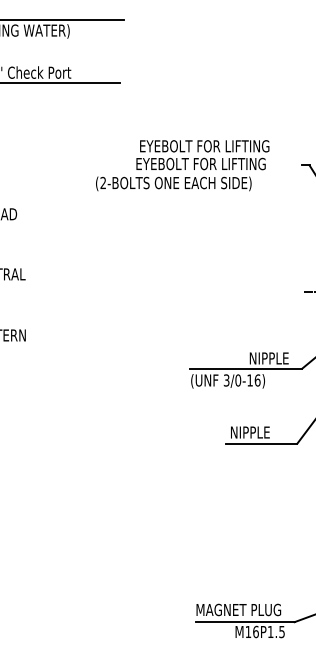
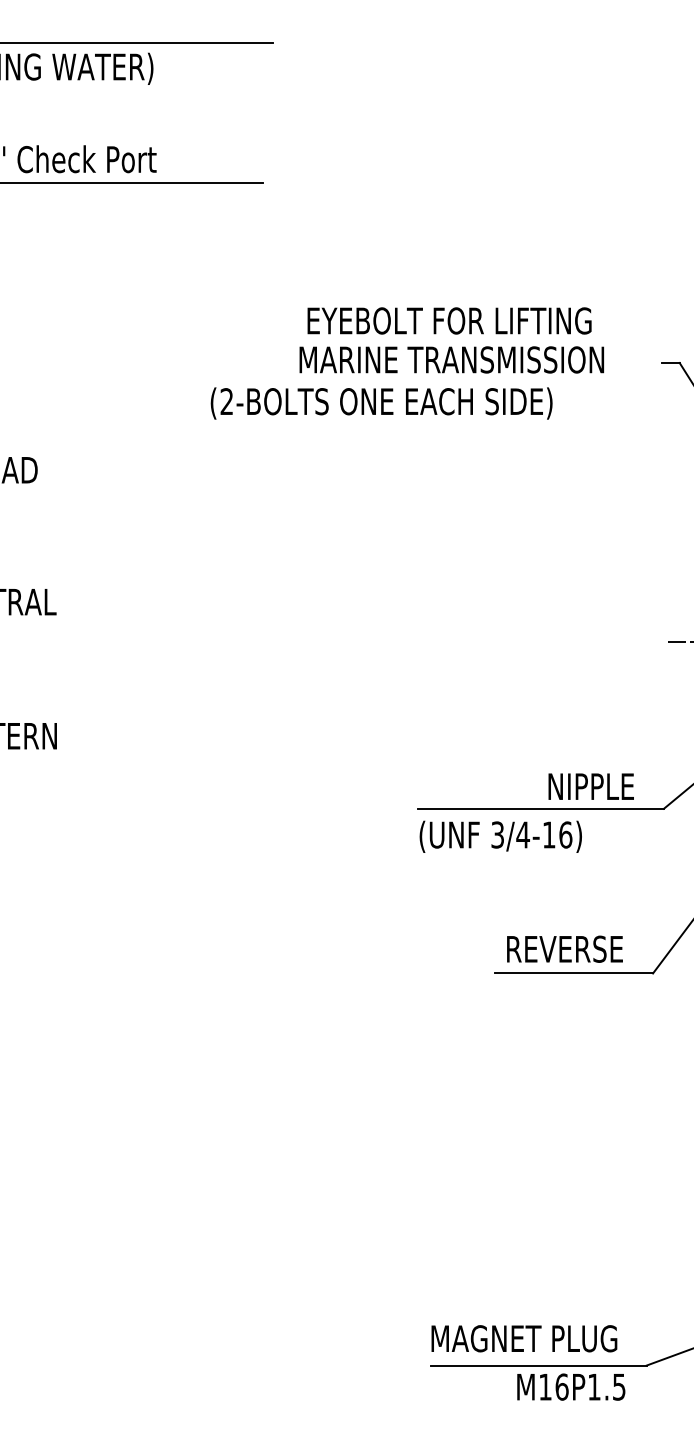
text: (206, 163) -> (453, 358), EYEBOLT FOR LIFTING -> MARINE TRANSMISSION
text: (238, 380) -> (523, 835), 3/0-16) -> 3/4-16)
text: (257, 432) -> (565, 949), NIPPLE -> REVERSE

